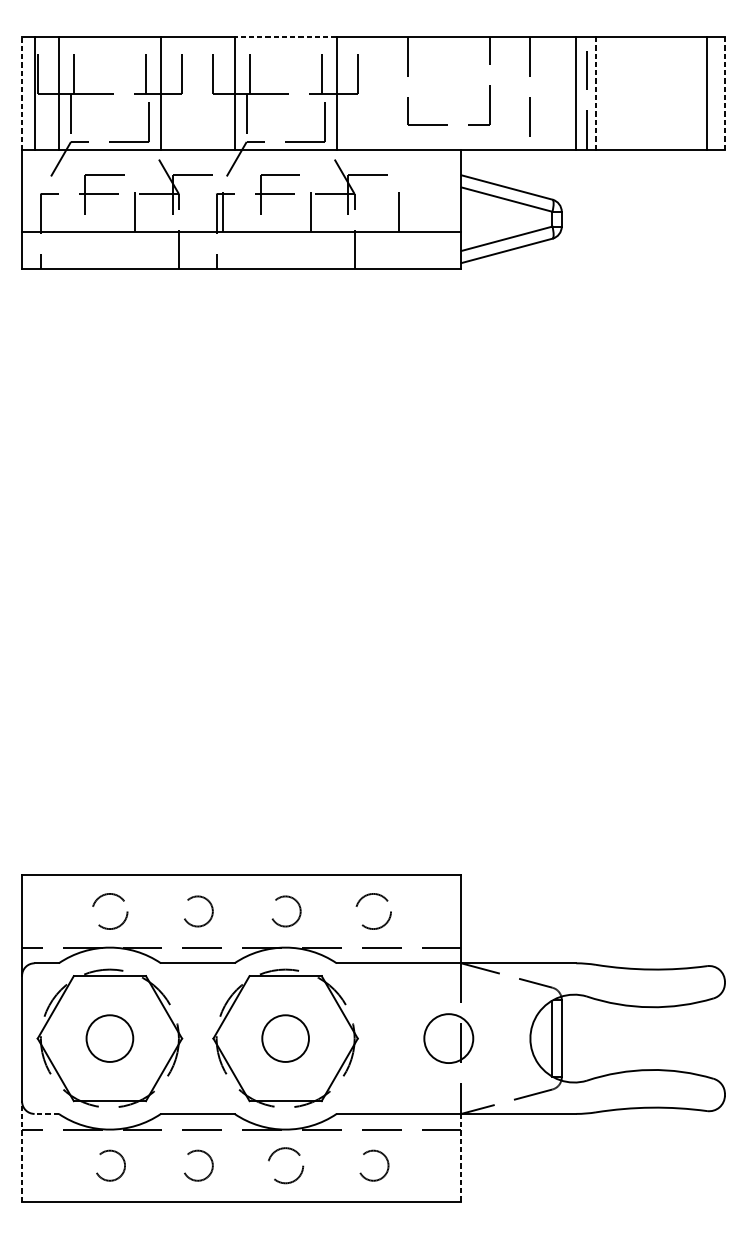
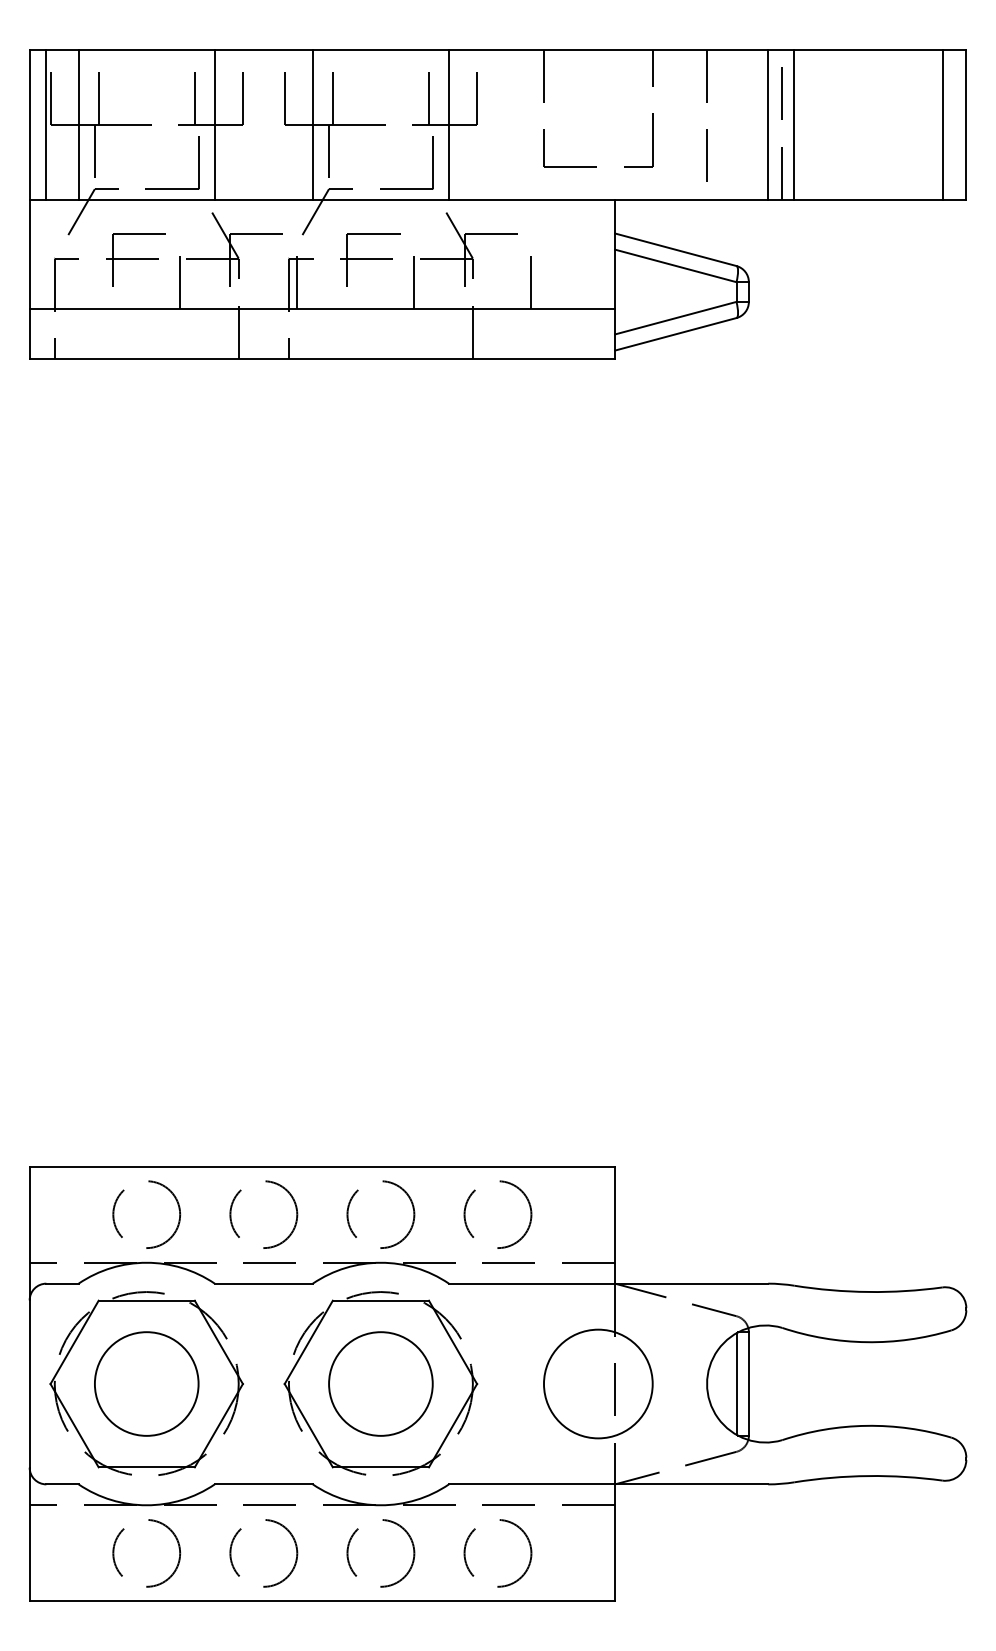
line: (285, 37) -> (380, 49), dashed -> solid
line: (21, 93) -> (29, 124), dashed -> solid
line: (595, 94) -> (794, 125), dashed -> solid
line: (725, 94) -> (966, 125), dashed -> solid
circle: (109, 911) -> (146, 1214), size x1.43
circle: (197, 911) -> (263, 1214), size x1.67
circle: (285, 911) -> (380, 1214), size x1.67
circle: (373, 911) -> (497, 1214), size x1.43
circle: (109, 1038) -> (146, 1383), size x1.67
circle: (285, 1038) -> (380, 1383), size x1.67
circle: (448, 1038) -> (597, 1383), size x1.67
line: (46, 1114) -> (62, 1484), dashed -> solid
line: (21, 1151) -> (29, 1534), dashed -> solid
line: (461, 1157) -> (615, 1542), dashed -> solid
circle: (109, 1165) -> (146, 1553), size x1.67
circle: (197, 1165) -> (263, 1553), size x1.67
circle: (285, 1165) -> (380, 1553), size x1.43
circle: (373, 1165) -> (497, 1553), size x1.67

